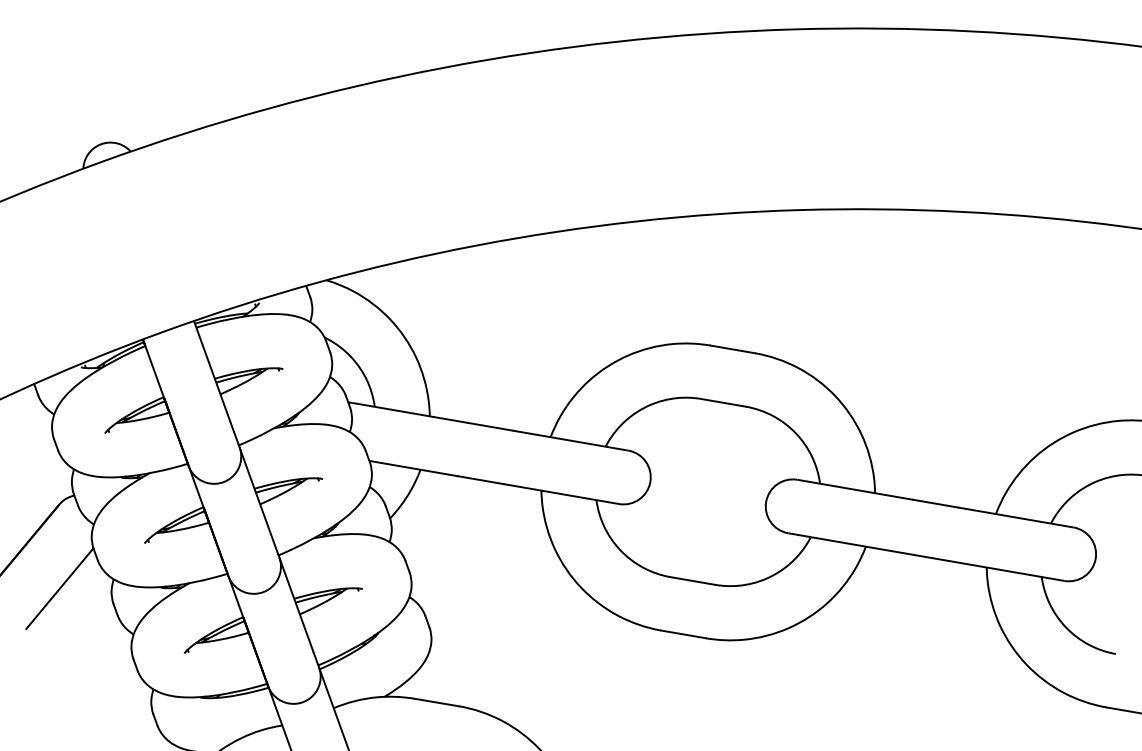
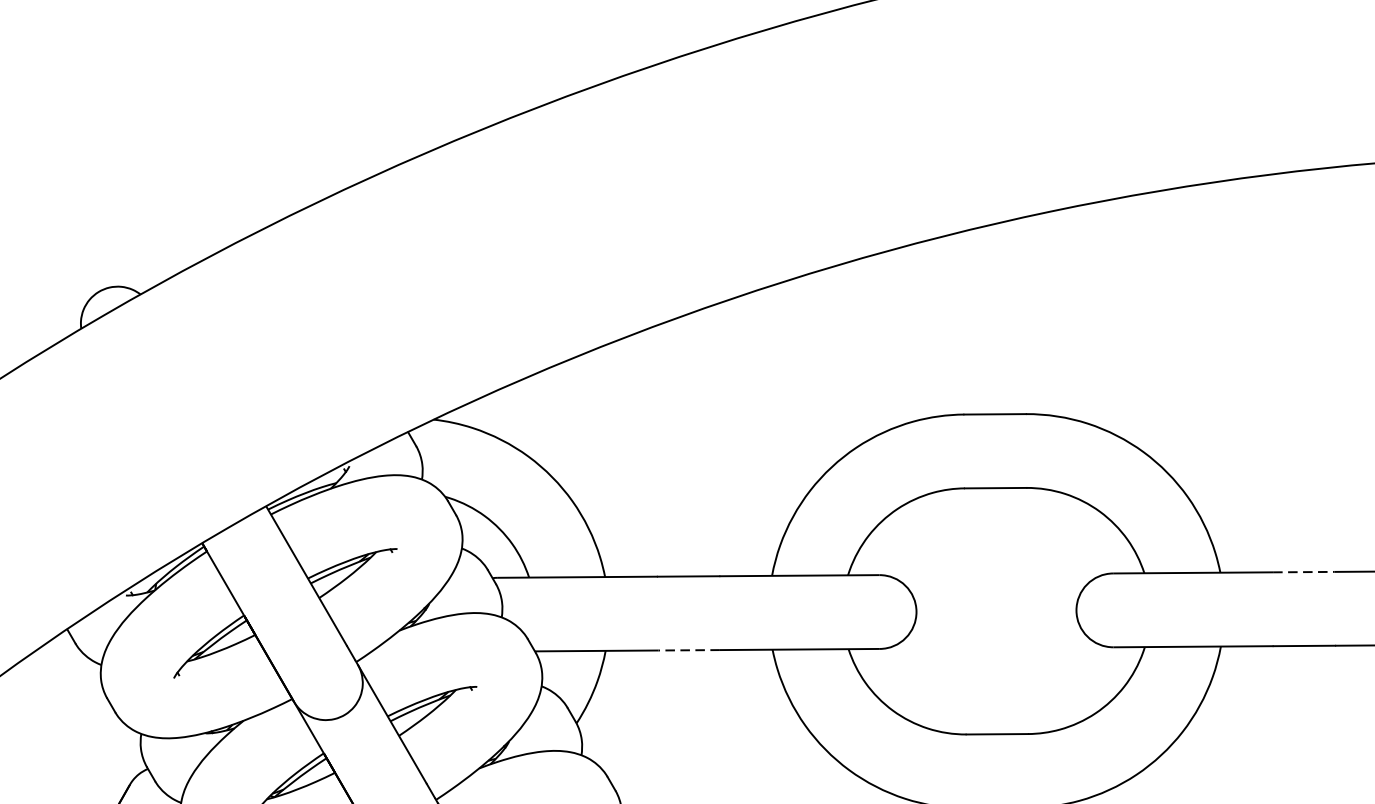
line: (481, 480) -> (689, 650), solid -> dashed
line: (935, 503) -> (1303, 571), solid -> dashed

